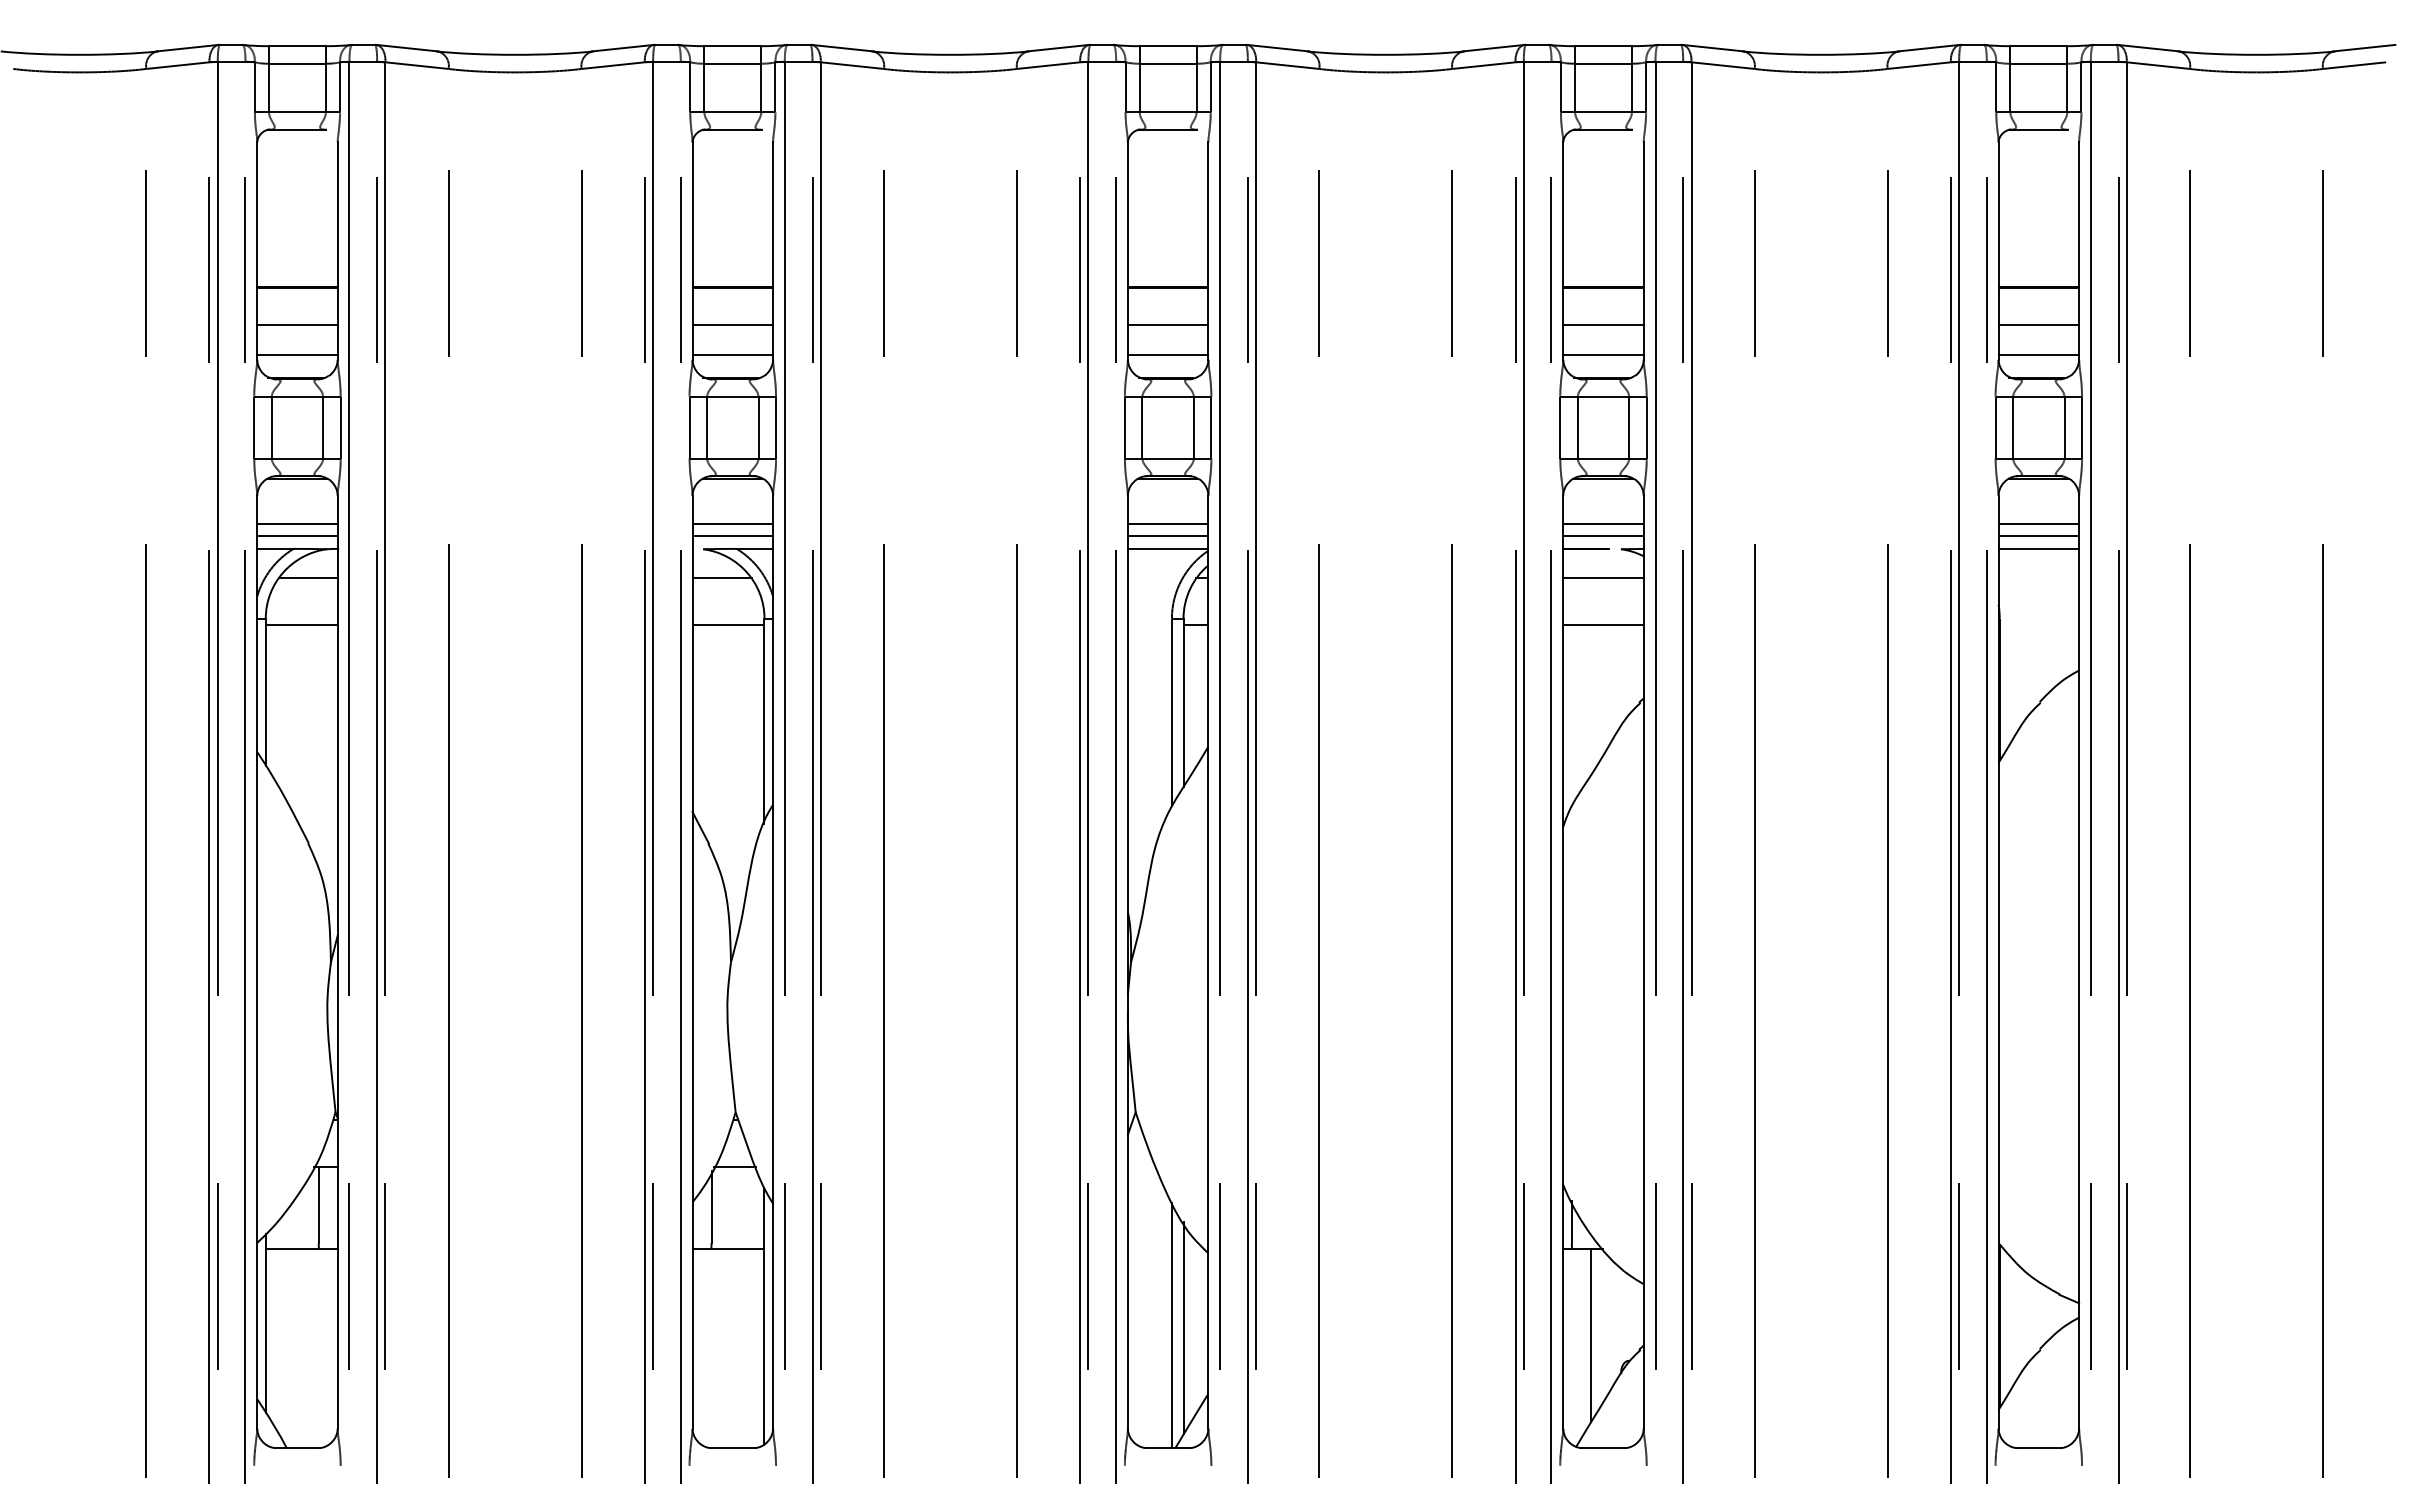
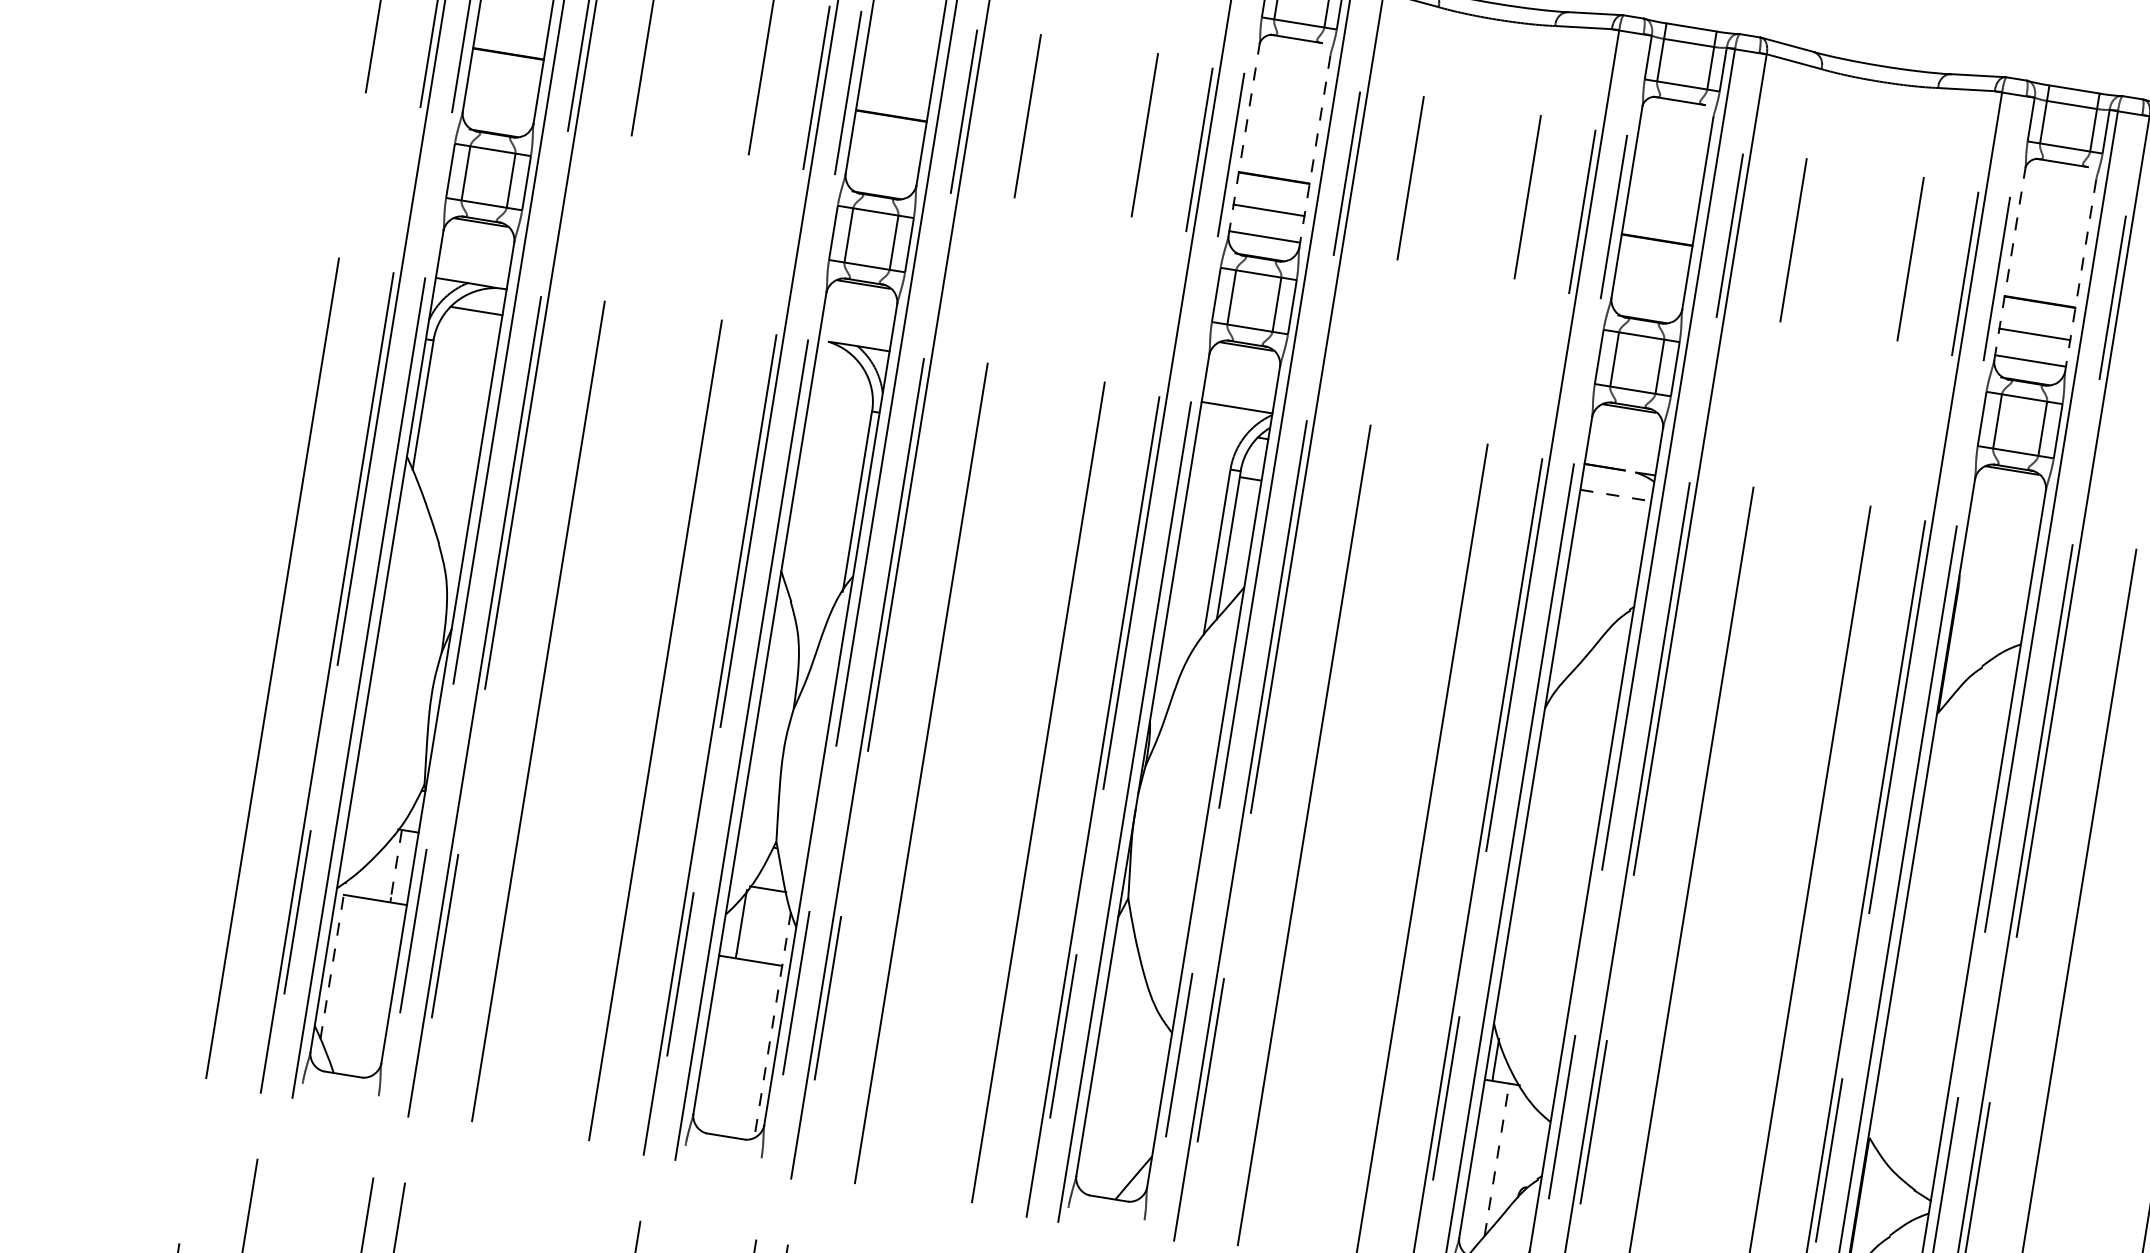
line: (1127, 251) -> (1243, 140), solid -> dashed
line: (1208, 251) -> (1314, 151), solid -> dashed
line: (1998, 251) -> (2009, 264), solid -> dashed
line: (2079, 251) -> (2081, 275), solid -> dashed
line: (297, 324) -> (503, 86), removed
line: (732, 324) -> (885, 148), removed
line: (1603, 324) -> (1651, 272), removed
line: (297, 354) -> (499, 112), removed
line: (732, 354) -> (881, 174), removed
line: (1603, 354) -> (1647, 298), removed
line: (297, 524) -> (474, 262), removed
line: (732, 524) -> (857, 324), removed
line: (1167, 524) -> (1240, 386), removed
line: (1603, 524) -> (1623, 448), removed
line: (2038, 524) -> (2006, 510), removed
line: (297, 535) -> (473, 271), removed
line: (732, 535) -> (855, 333), removed
line: (1167, 535) -> (1238, 395), removed
line: (1603, 535) -> (1621, 457), removed
line: (2038, 535) -> (2004, 519), removed
line: (2038, 548) -> (2002, 531), removed
line: (721, 578) -> (840, 370), removed
line: (1603, 578) -> (1615, 495), solid -> dashed
line: (301, 625) -> (463, 351), removed
line: (728, 625) -> (839, 412), removed
line: (1603, 625) -> (1609, 537), removed
line: (318, 1205) -> (396, 864), solid -> dashed
line: (764, 1316) -> (772, 1025), solid -> dashed
line: (265, 1323) -> (332, 960), solid -> dashed
line: (1171, 1324) -> (1129, 1090), removed
line: (1183, 1328) -> (1139, 1095), removed
line: (1591, 1335) -> (1497, 1159), solid -> dashed

